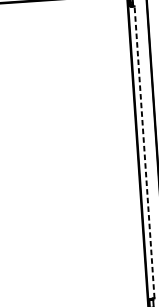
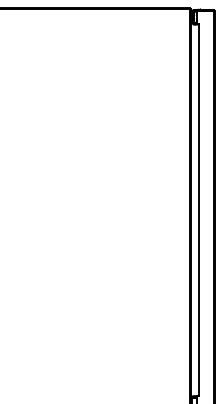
line: (144, 152) -> (198, 210), dashed -> solid

